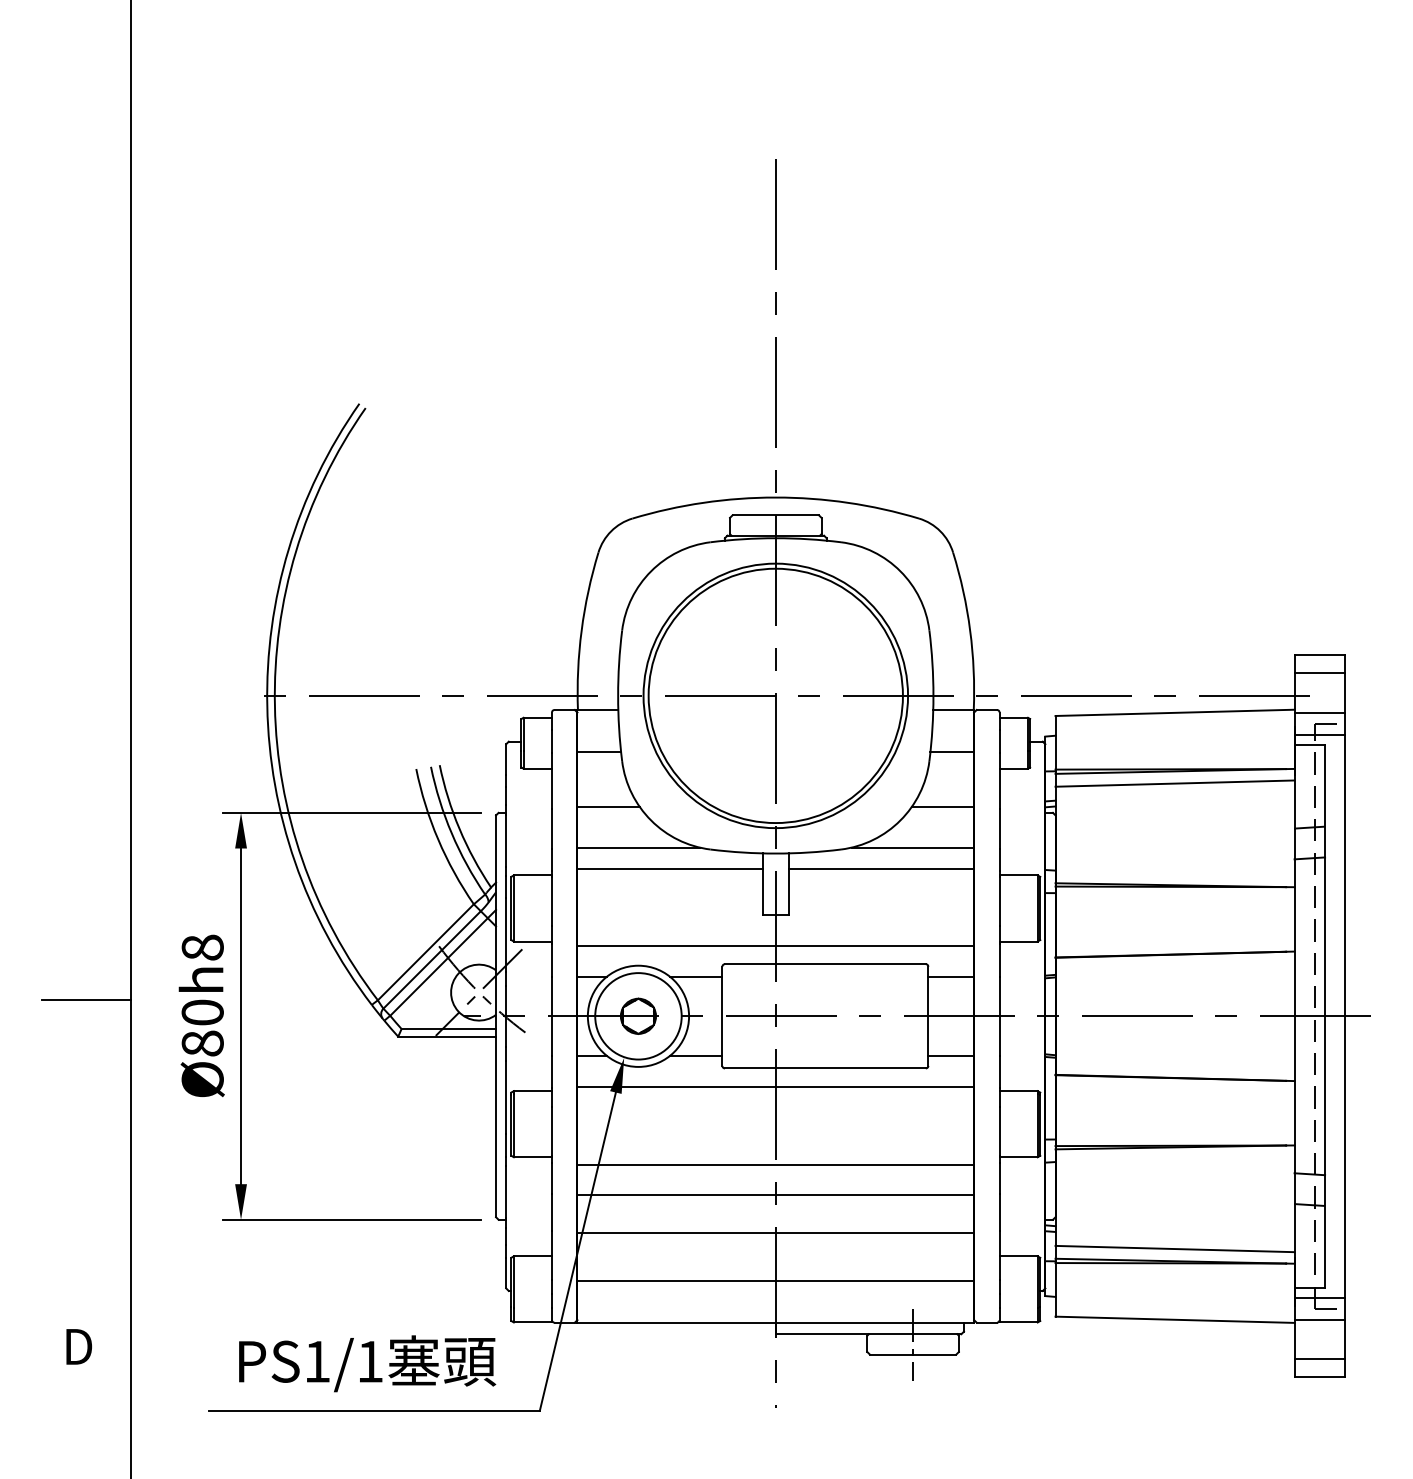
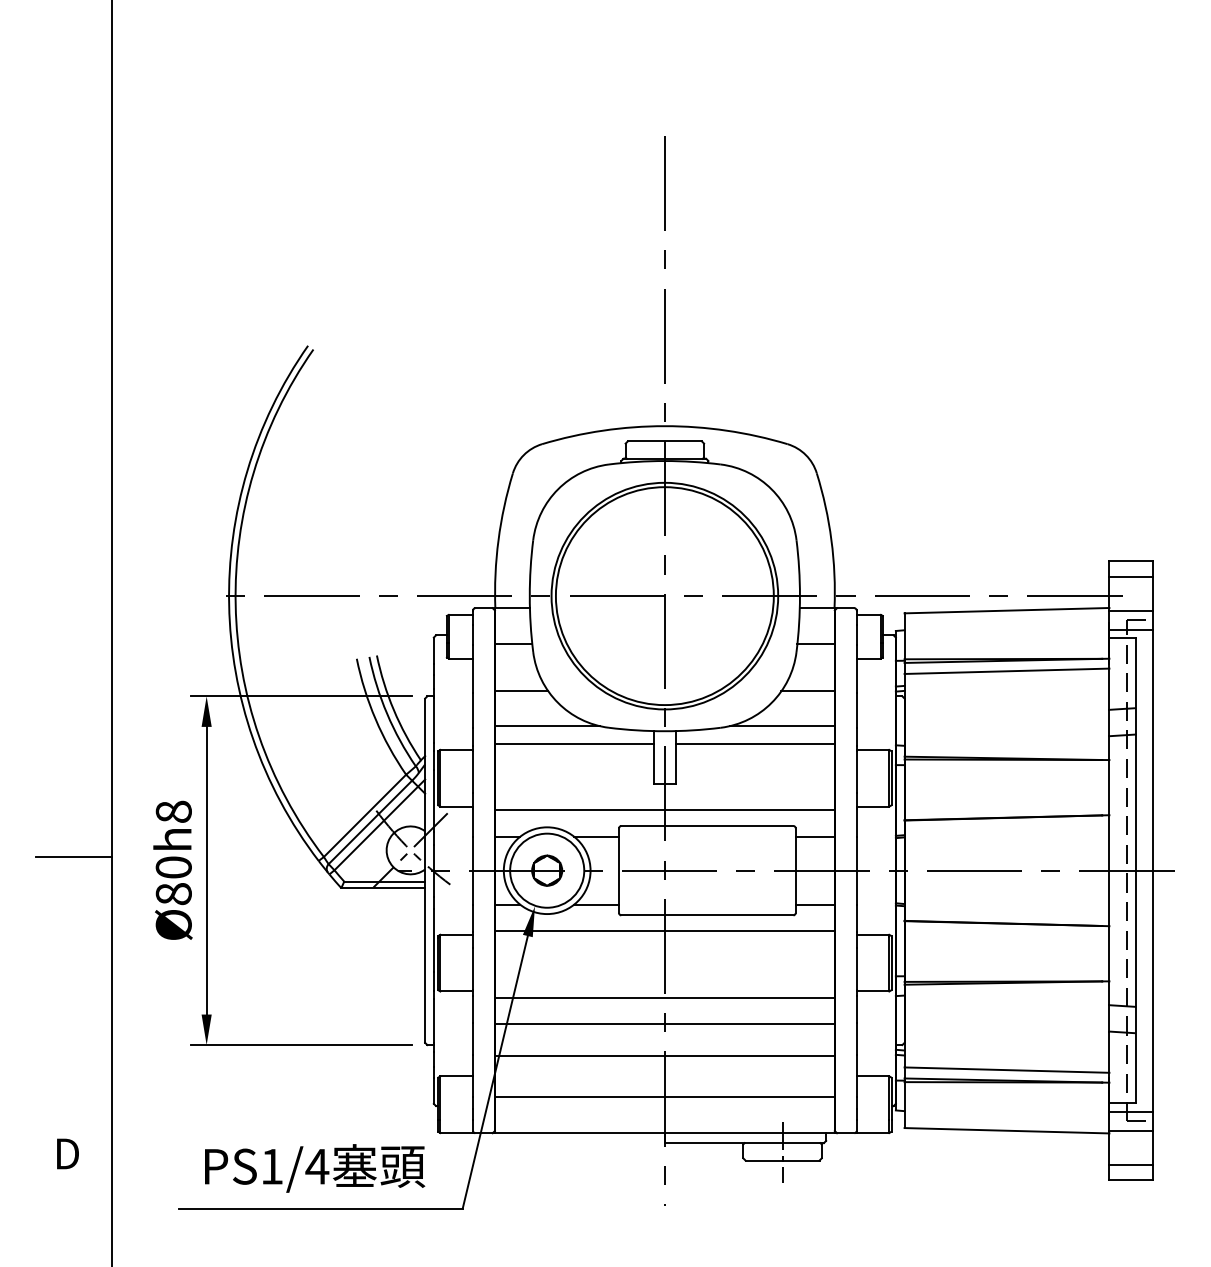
text: (370, 1361) -> (317, 1166), PS1/1 -> PS1/4

